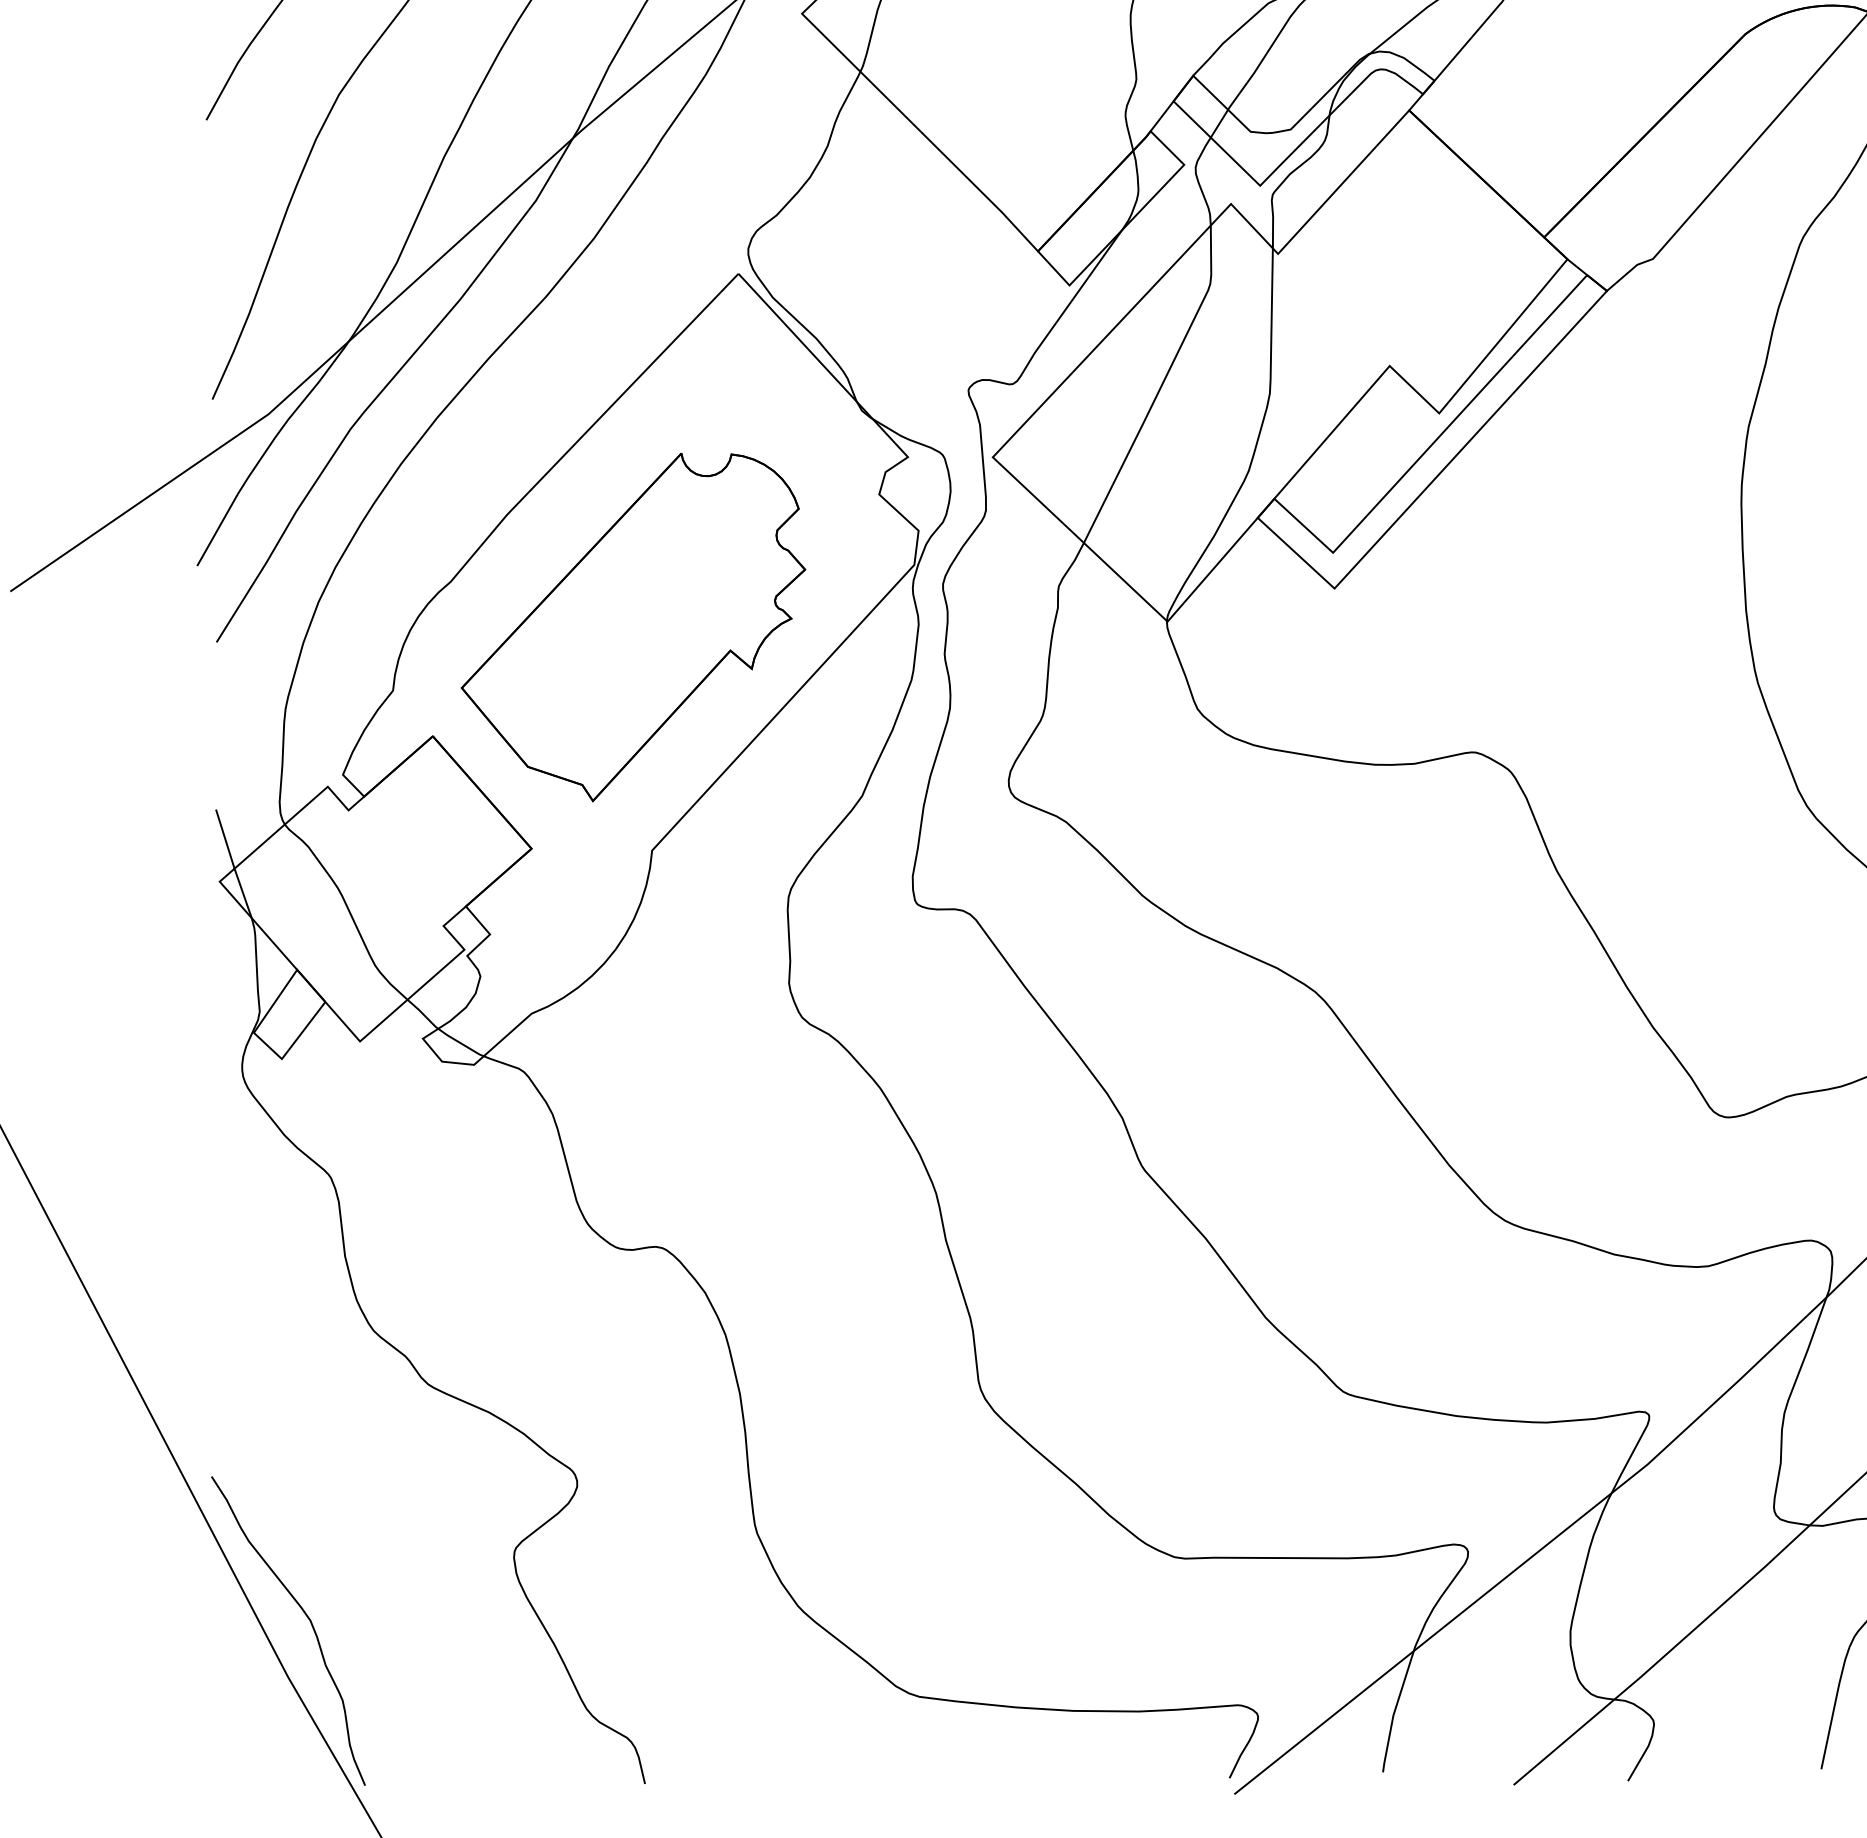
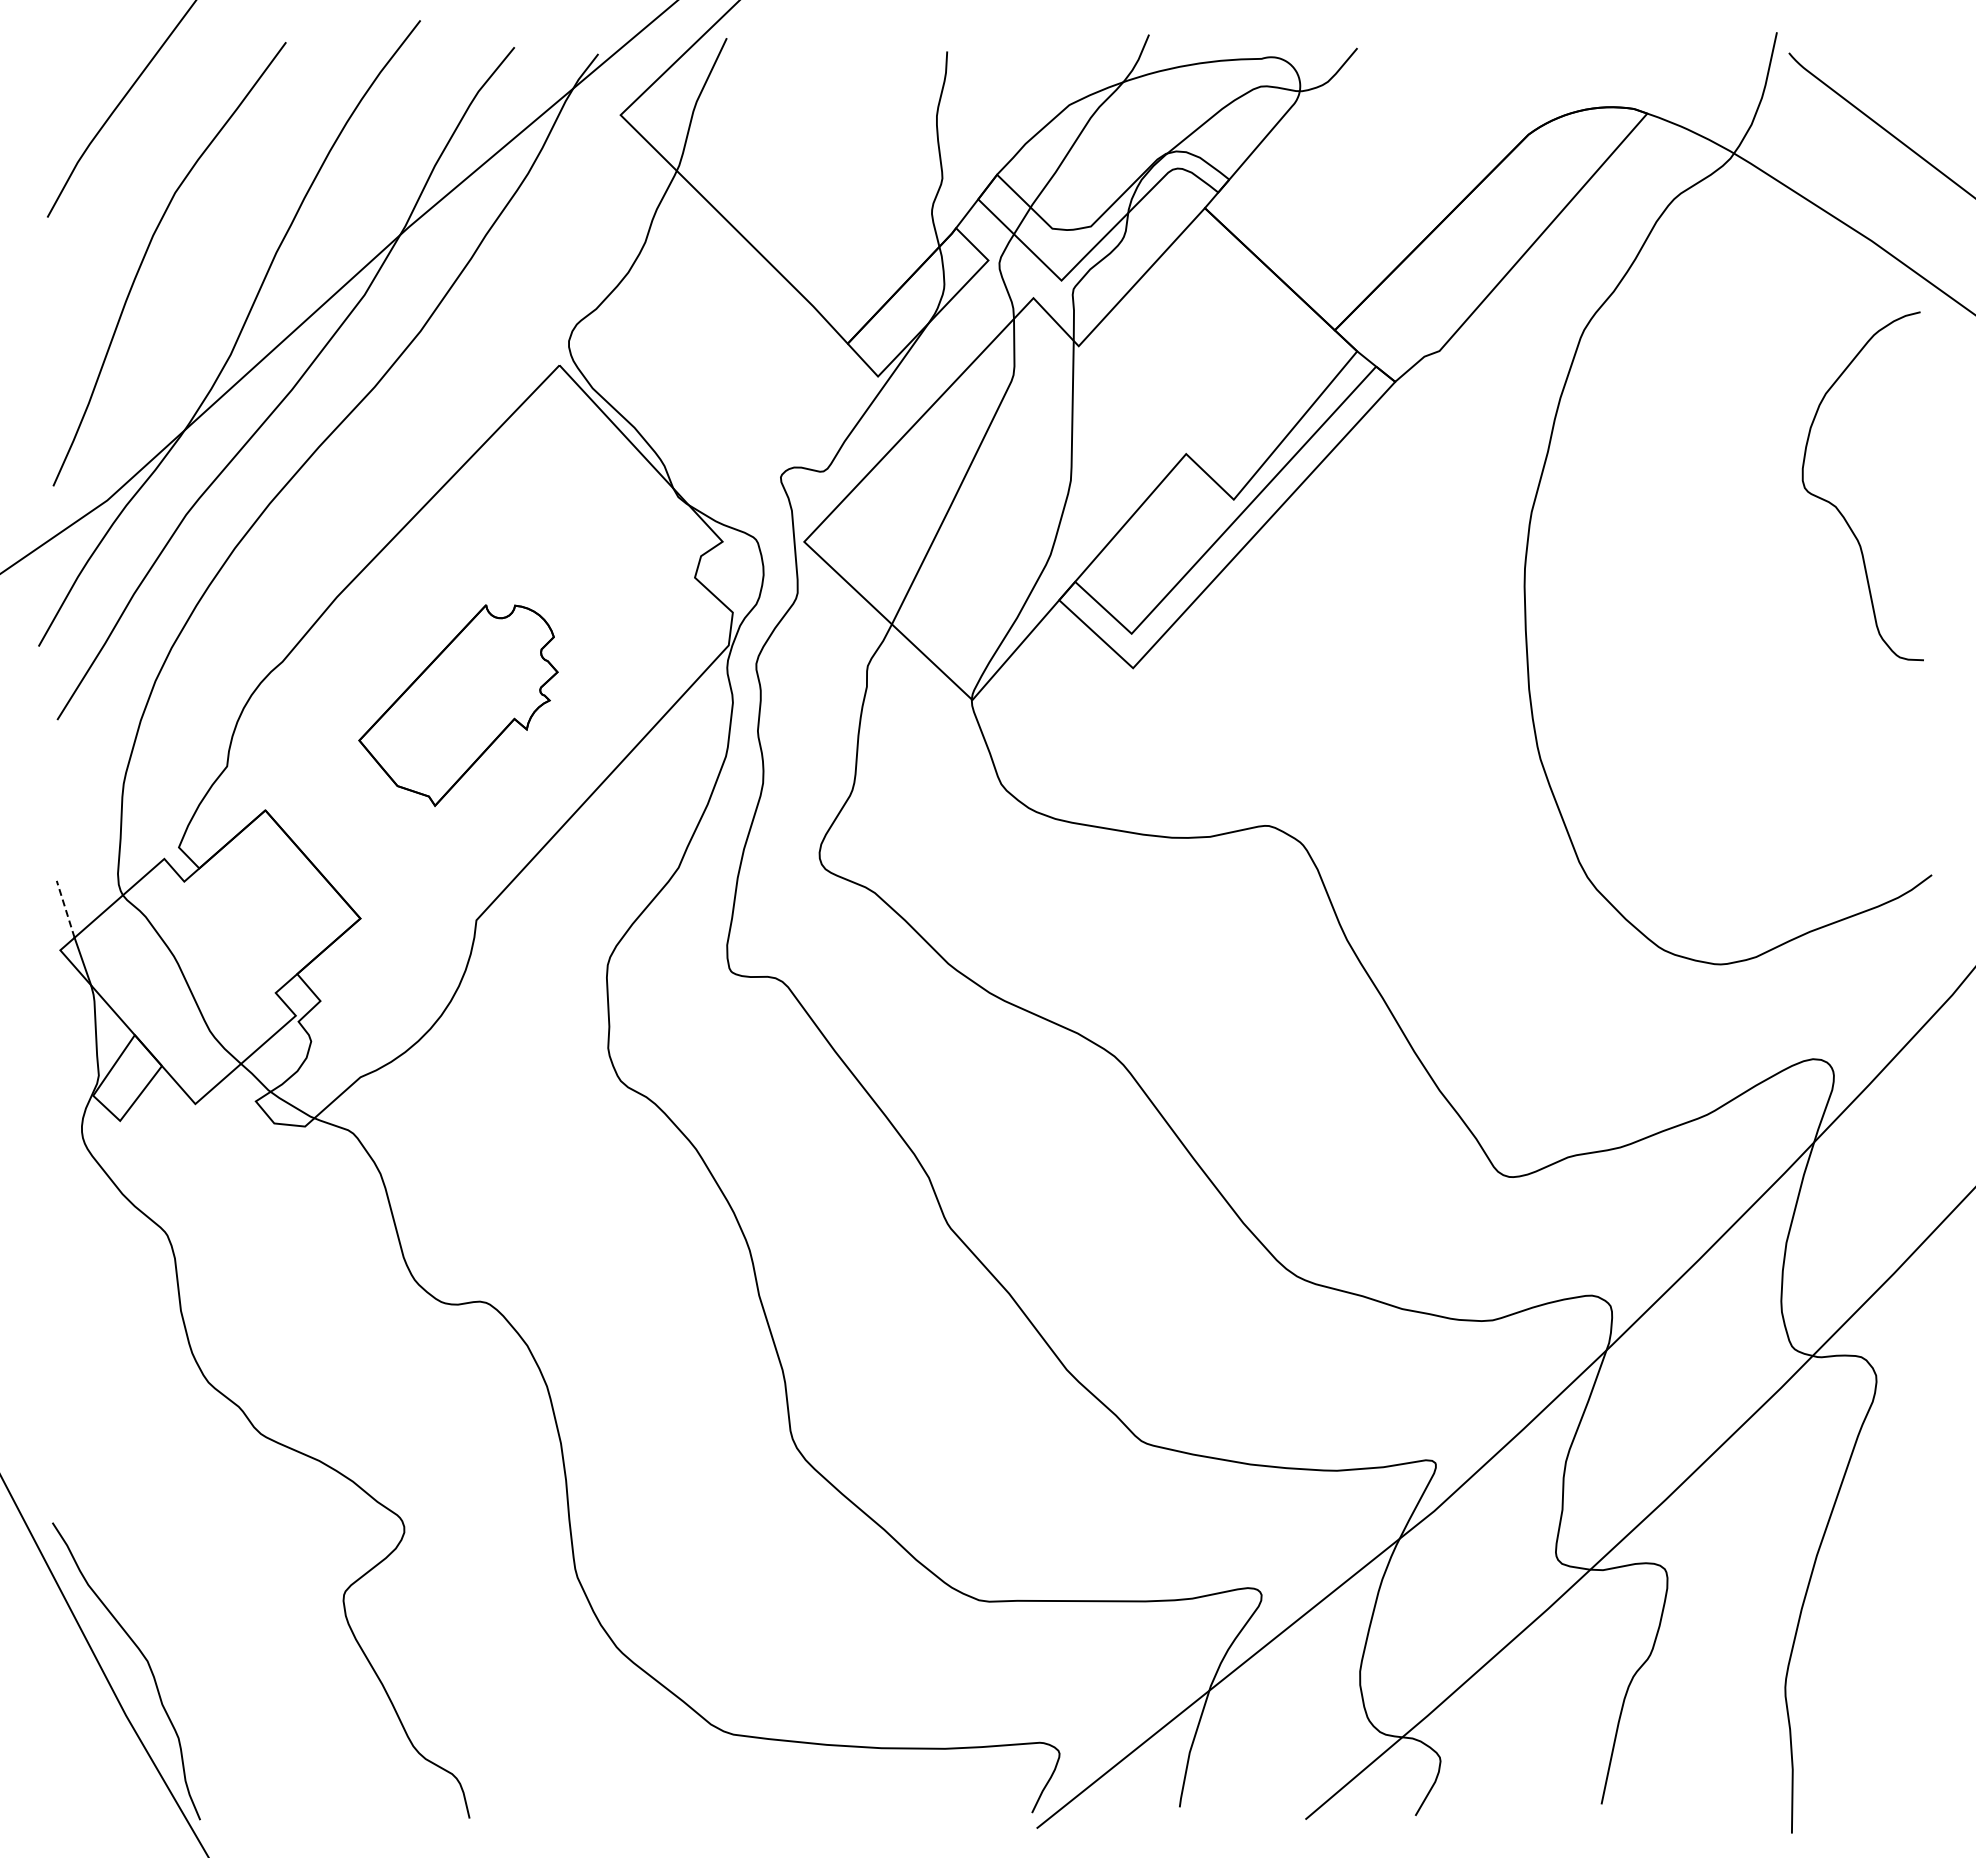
part: (633, 627) -> (458, 705), size x0.6
line: (225, 839) -> (65, 909), solid -> dashed

